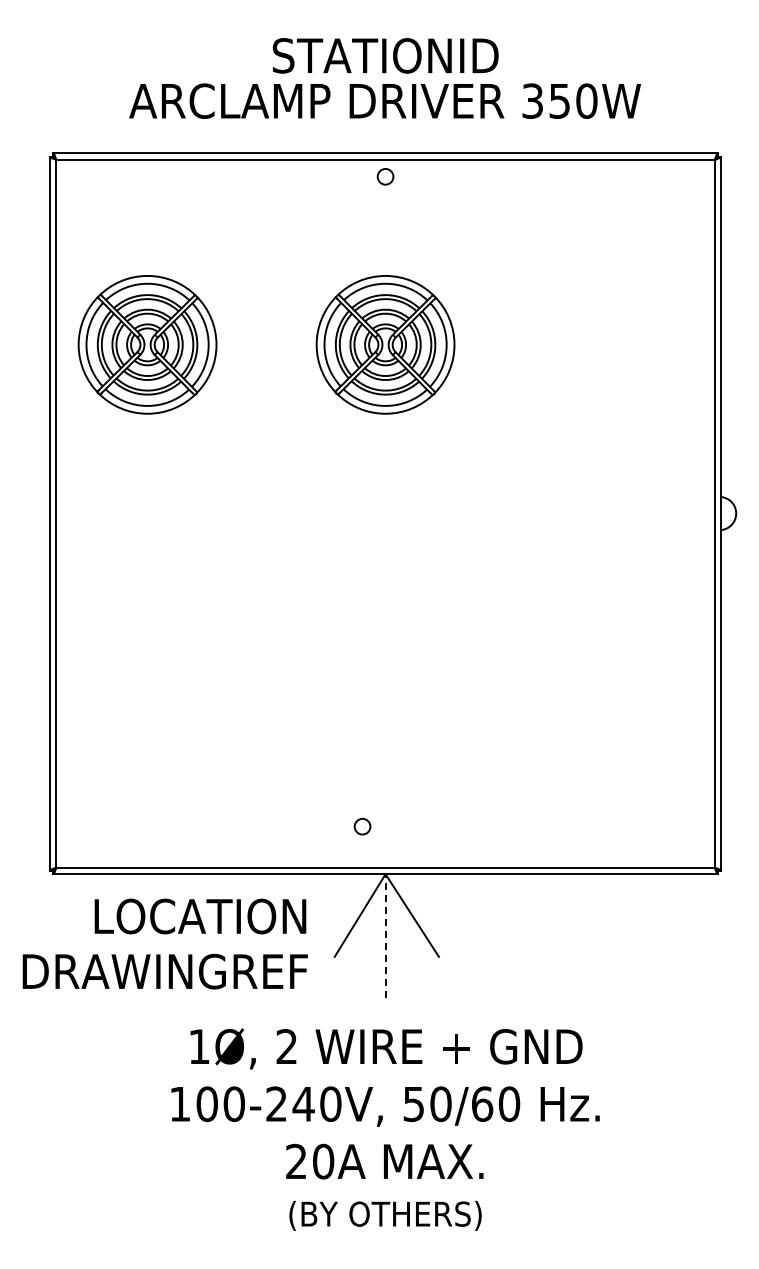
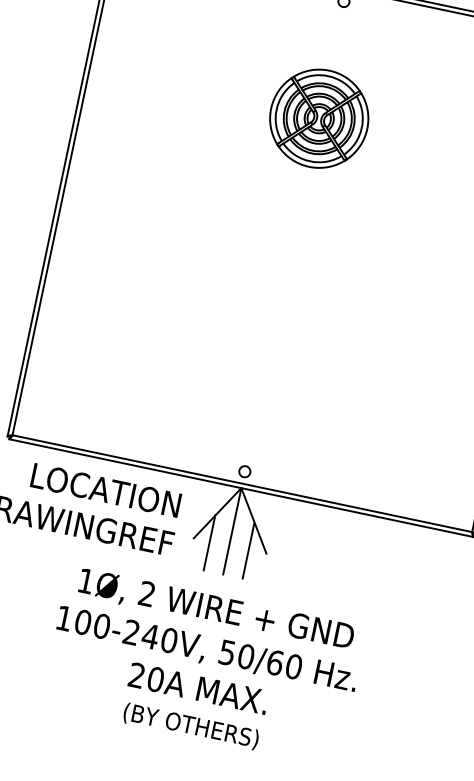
part: (147, 344) -> (153, 83), removed
circle: (362, 826) -> (244, 471), moved
line: (385, 936) -> (232, 531), dashed -> solid
line: (357, 957) -> (209, 542), added
line: (413, 958) -> (248, 551), added

